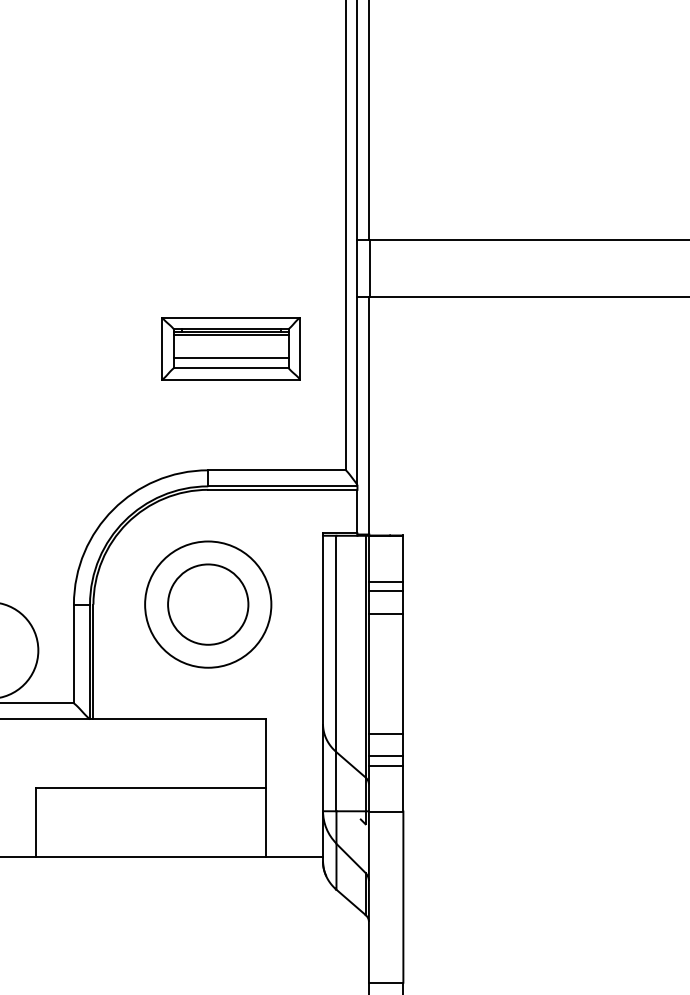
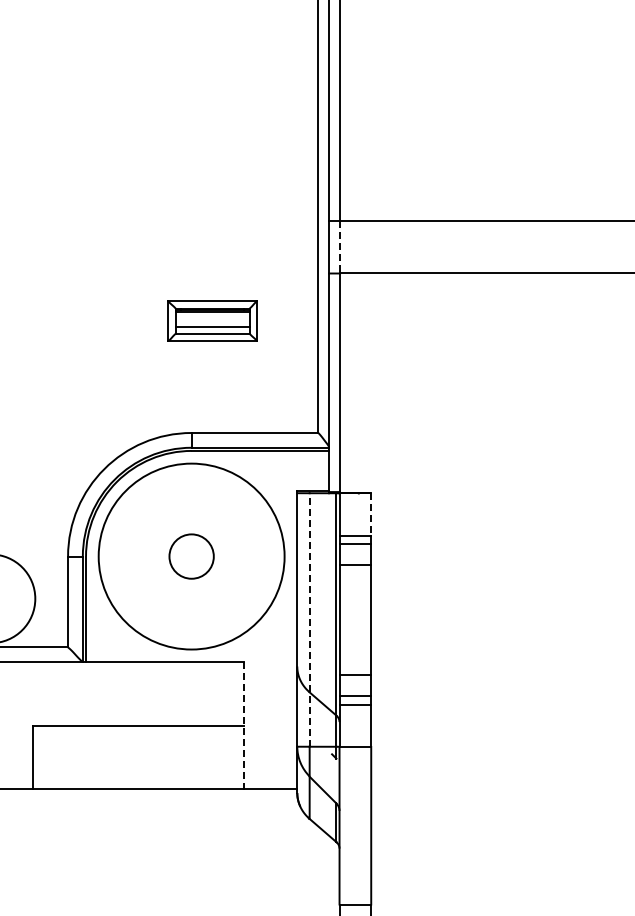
line: (369, 268) -> (340, 247), solid -> dashed
part: (230, 349) -> (212, 321), size x0.7
line: (403, 559) -> (371, 515), solid -> dashed
circle: (208, 604) -> (191, 556), size x0.6
circle: (208, 604) -> (191, 556), size x1.6
line: (336, 673) -> (309, 619), solid -> dashed
line: (265, 789) -> (244, 726), solid -> dashed

